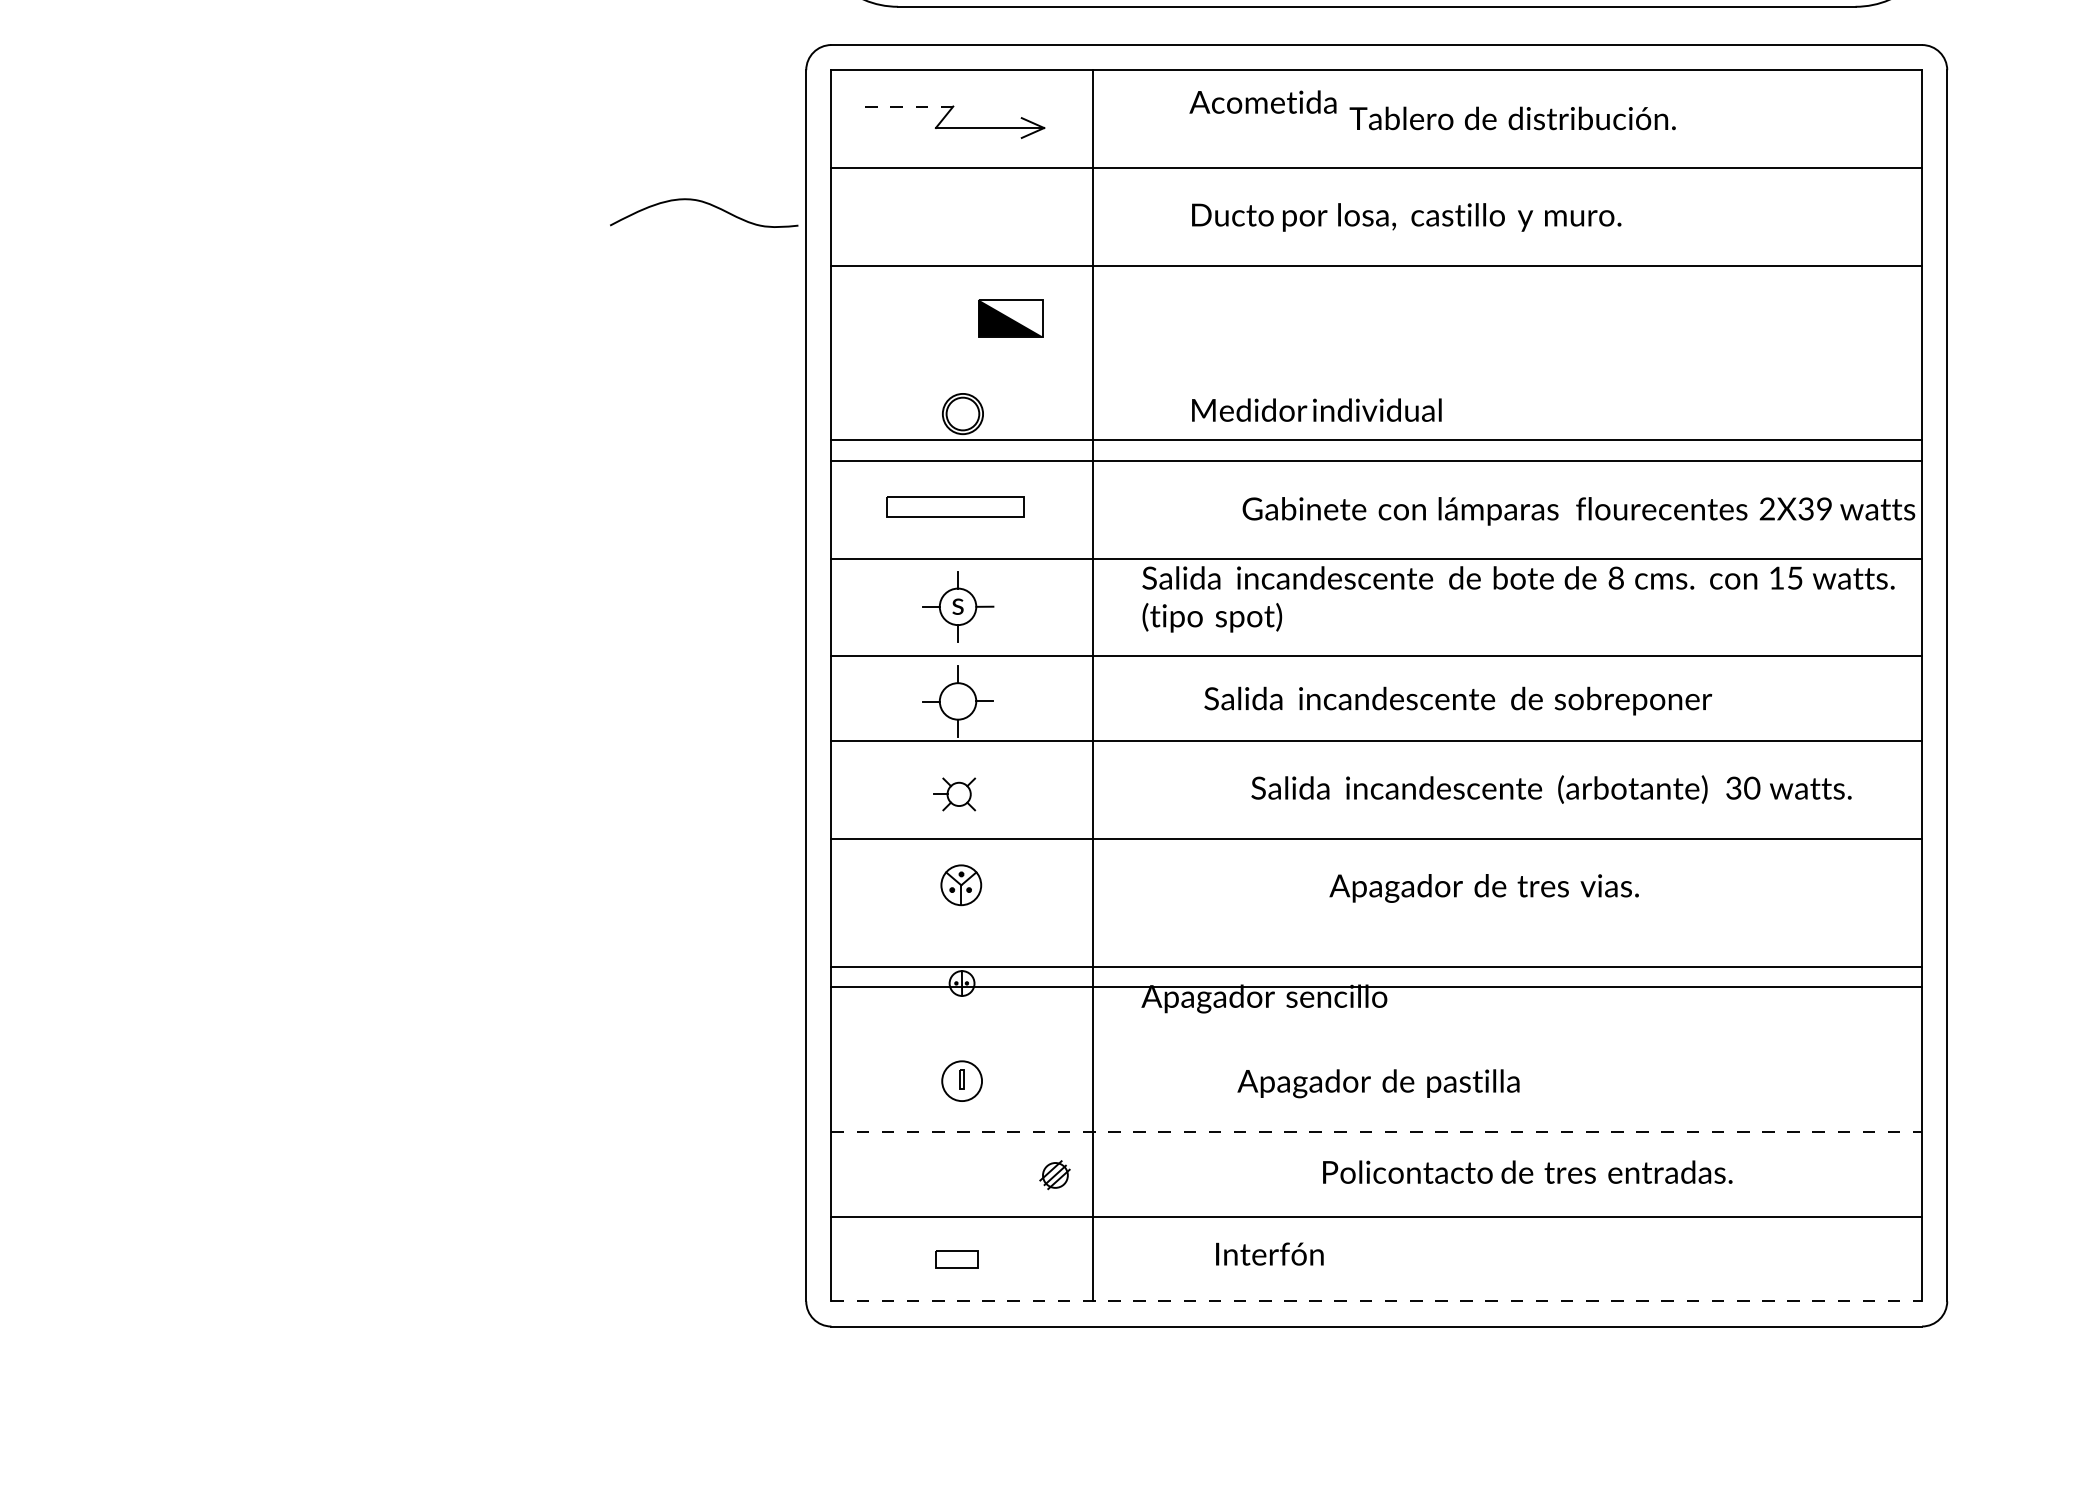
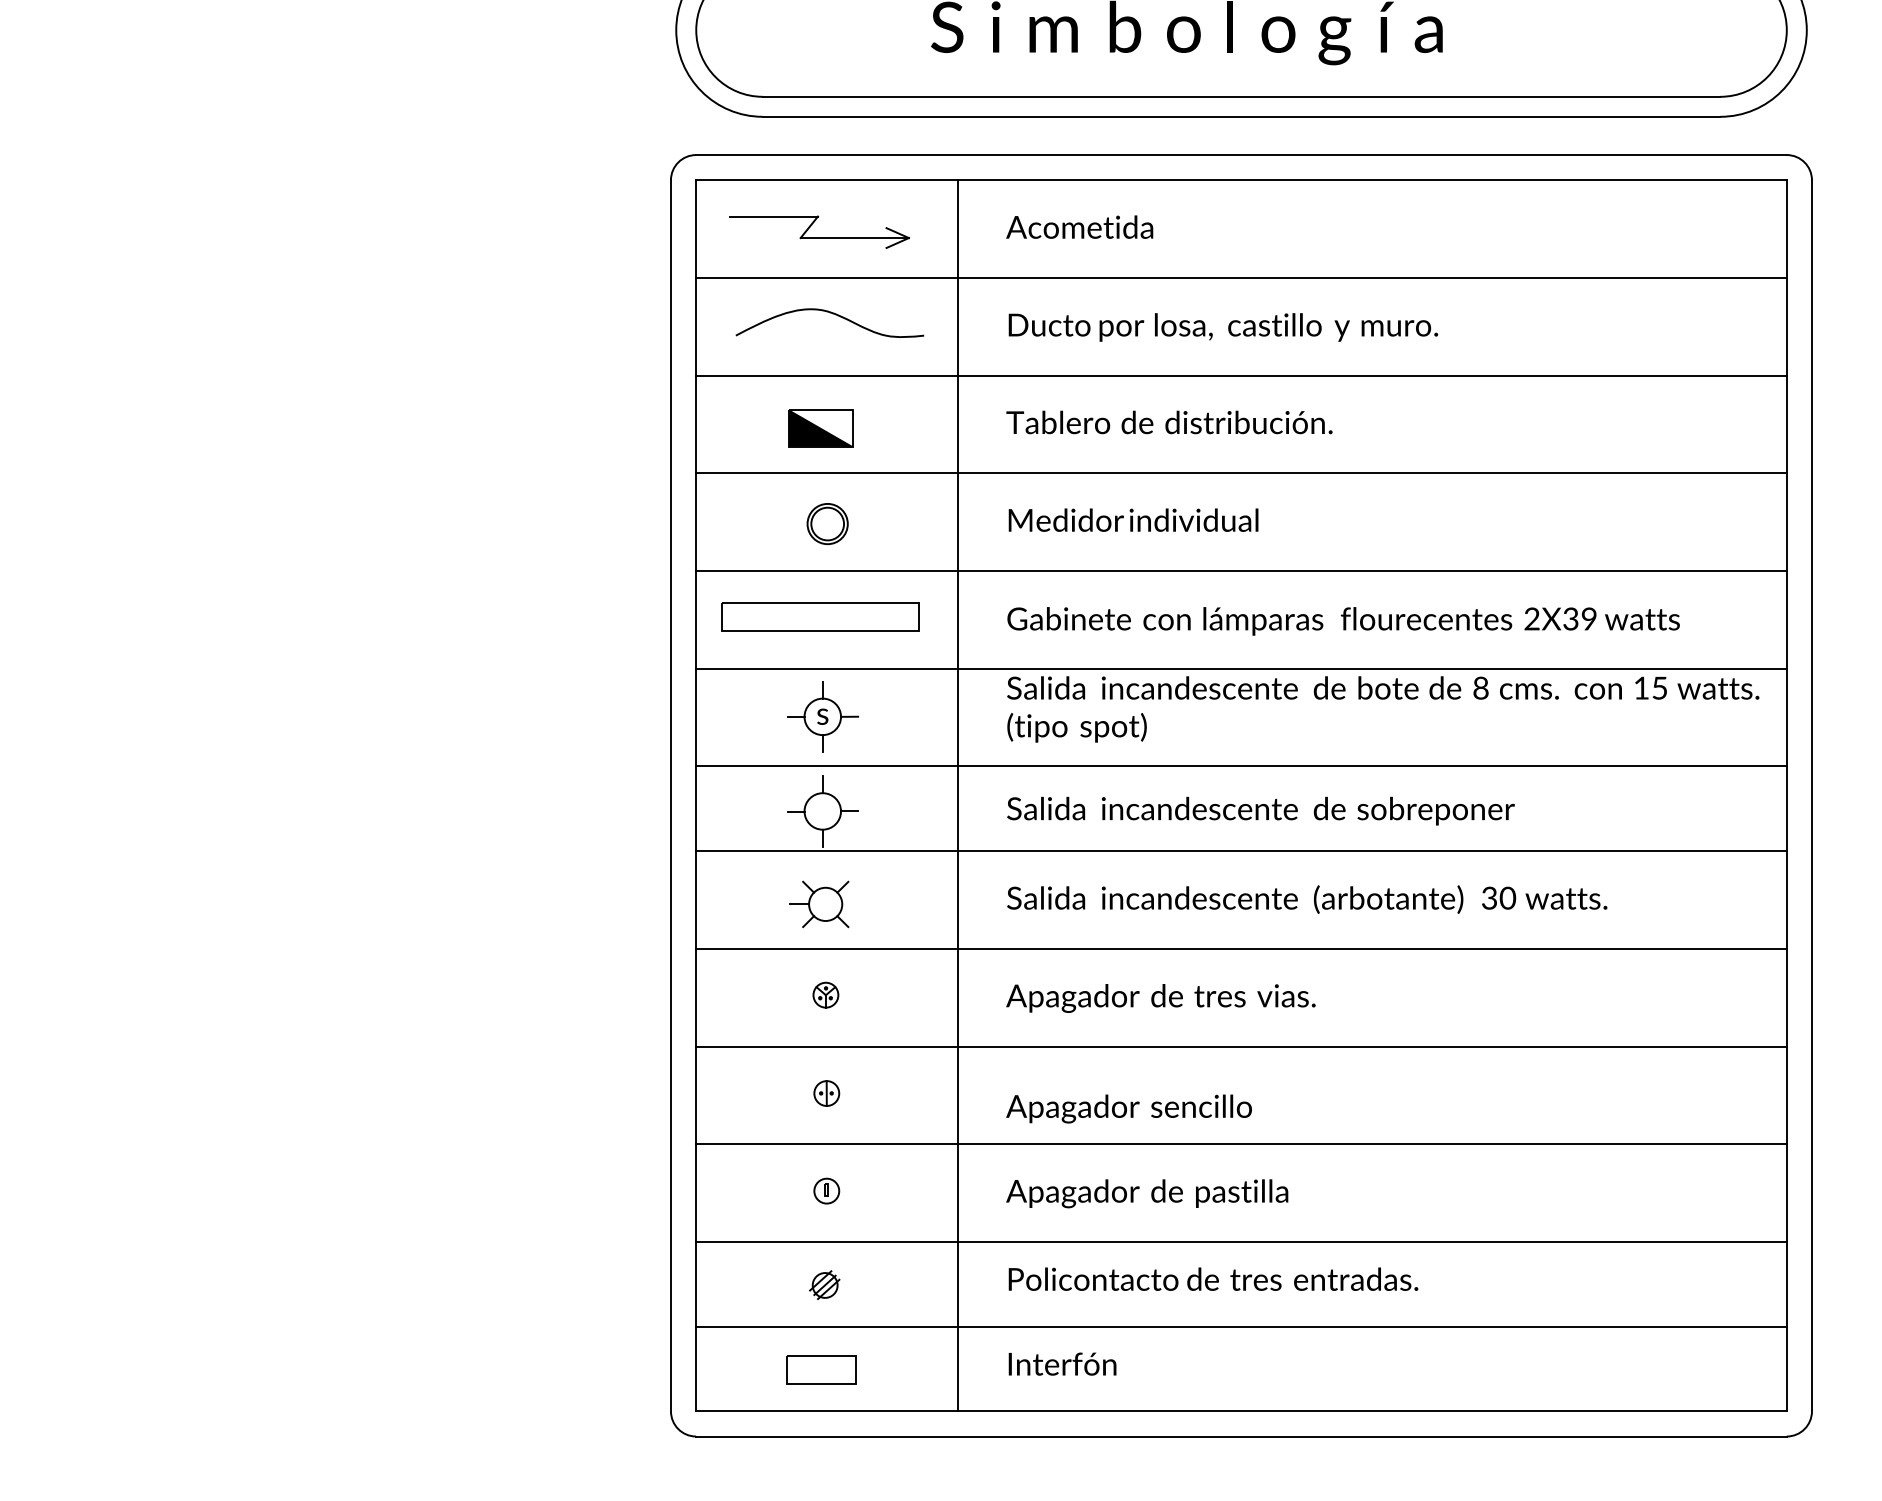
text: (1262, 101) -> (1079, 226), moved
line: (909, 106) -> (774, 216), dashed -> solid
text: (1512, 118) -> (1169, 422), moved
curve: (707, 204) -> (833, 314), moved
text: (1406, 217) -> (1223, 327), moved
part: (1010, 318) -> (821, 428), moved
text: (1316, 409) -> (1133, 519), moved
line: (1376, 440) -> (1241, 473), moved
part: (955, 506) -> (820, 616), size x1.43
text: (1578, 511) -> (1343, 621), moved
text: (1458, 700) -> (1261, 810), moved
text: (1551, 789) -> (1307, 899), moved
part: (954, 794) -> (819, 904), size x1.43
part: (960, 884) -> (825, 994), size x0.62
text: (1483, 888) -> (1160, 998), moved
line: (1376, 967) -> (1241, 1144), moved
line: (1376, 987) -> (1241, 1046), moved
part: (961, 1080) -> (826, 1190), size x0.62
text: (1378, 1083) -> (1147, 1193), moved
line: (1377, 1131) -> (1242, 1241), dashed -> solid
text: (1527, 1171) -> (1213, 1278), moved
part: (1054, 1175) -> (824, 1285), moved
text: (1269, 1253) -> (1062, 1363), moved
part: (956, 1259) -> (821, 1369), size x1.67
line: (1377, 1301) -> (1242, 1411), dashed -> solid

